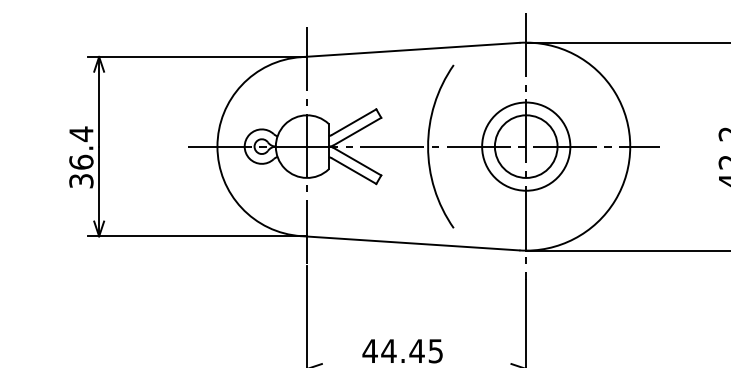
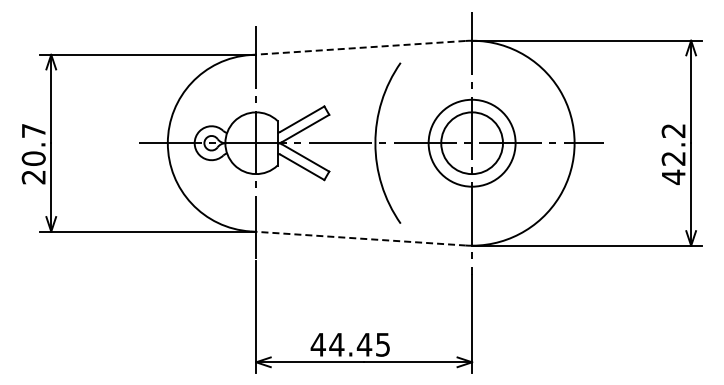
line: (409, 50) -> (357, 48), solid -> dashed
text: (81, 157) -> (33, 153), 36.4 -> 20.7
line: (409, 243) -> (357, 238), solid -> dashed

